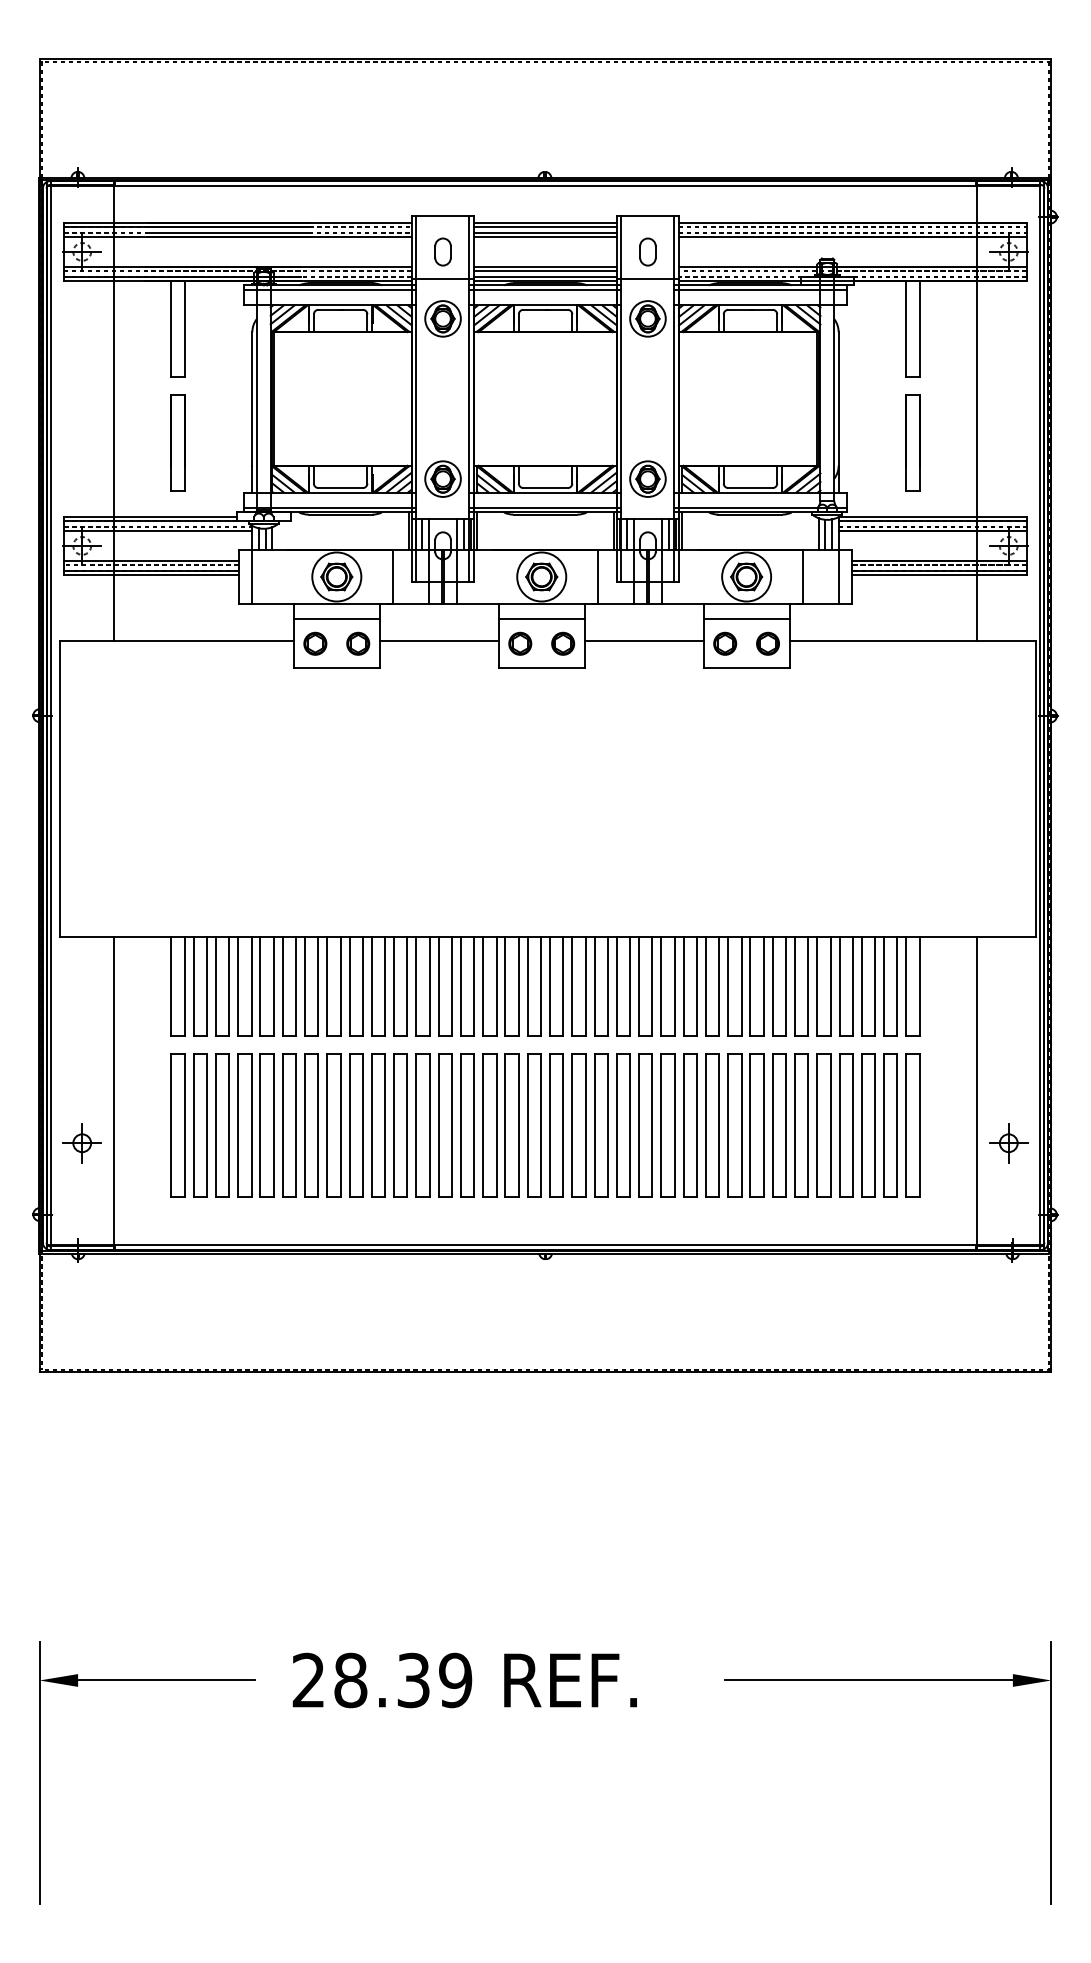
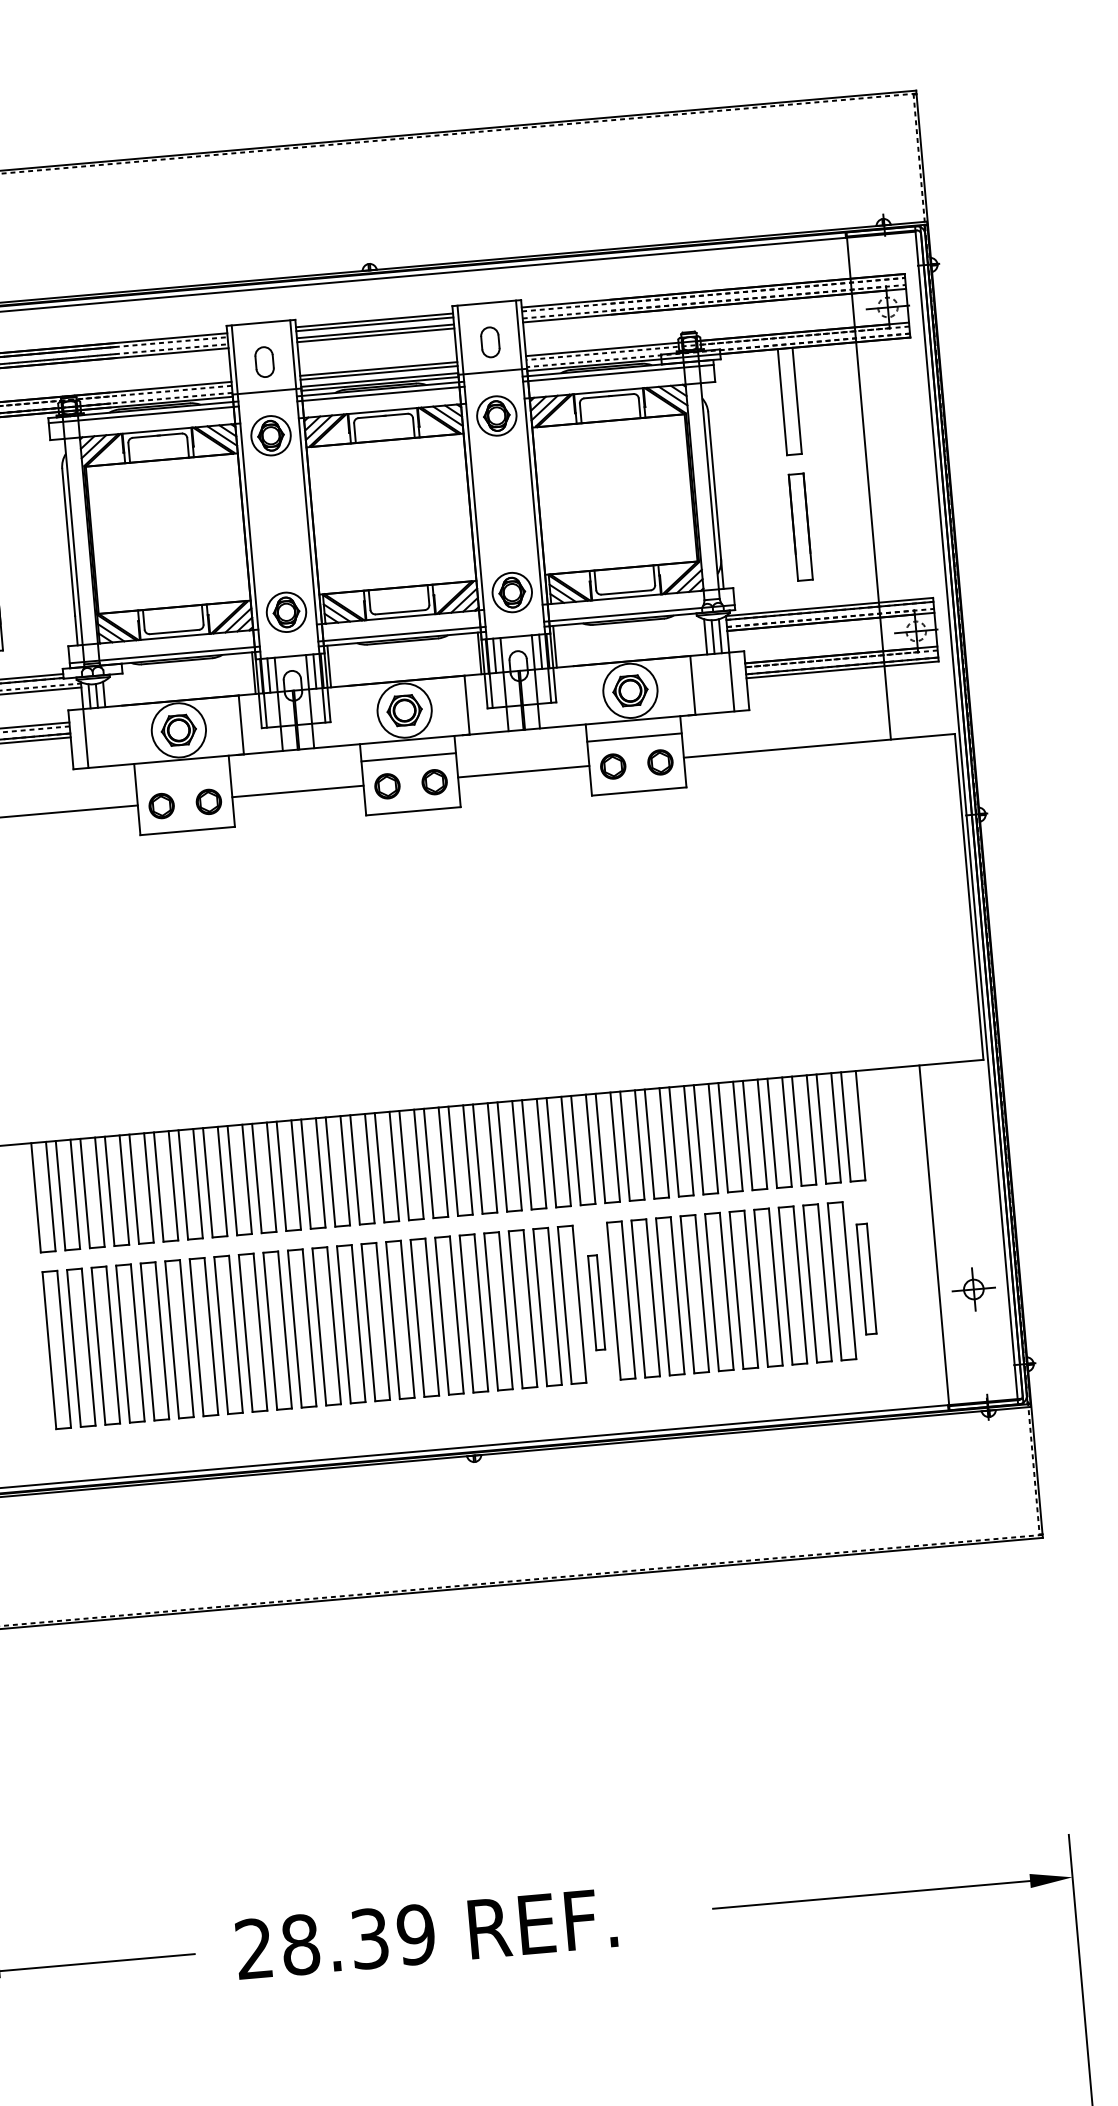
line: (336, 619) -> (182, 777), removed
part: (667, 1125) -> (596, 1302), size x0.6
part: (912, 1125) -> (866, 1279), size x0.7

